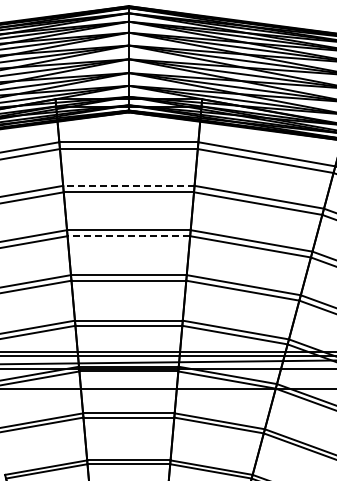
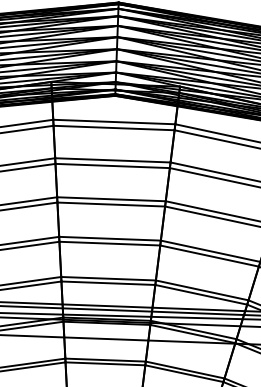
line: (128, 185) -> (112, 160), dashed -> solid
line: (128, 236) -> (110, 204), dashed -> solid

